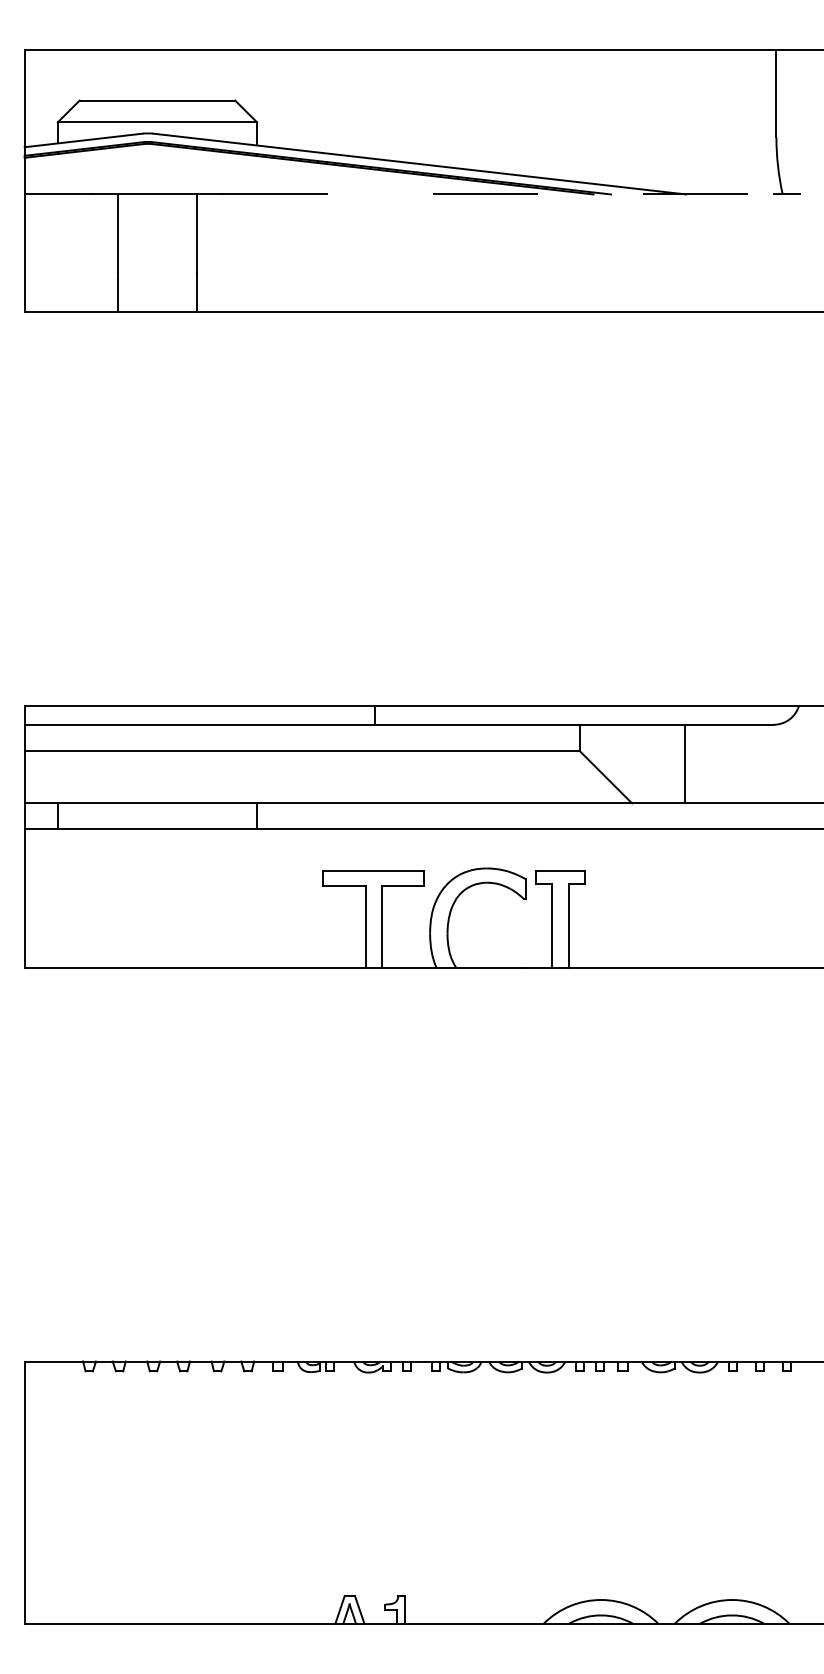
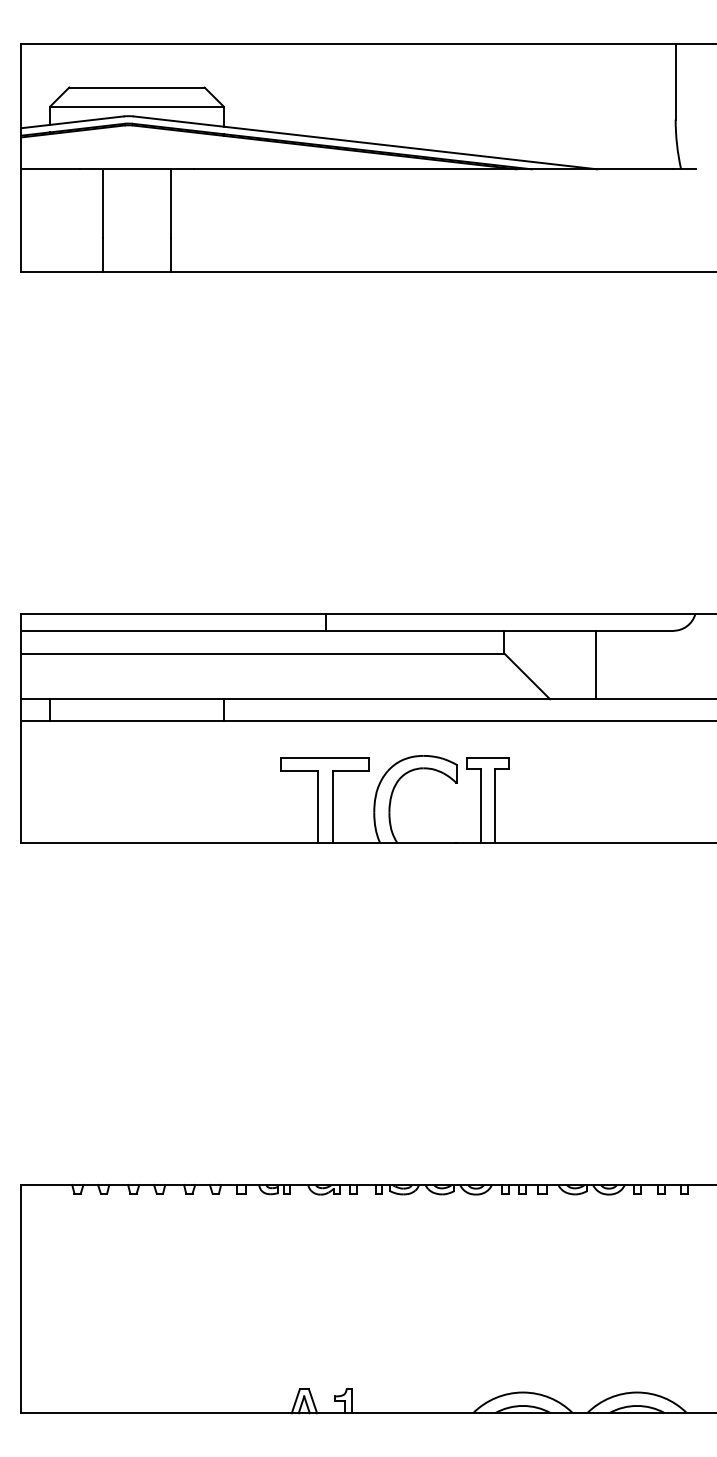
line: (498, 194) -> (433, 169), dashed -> solid

